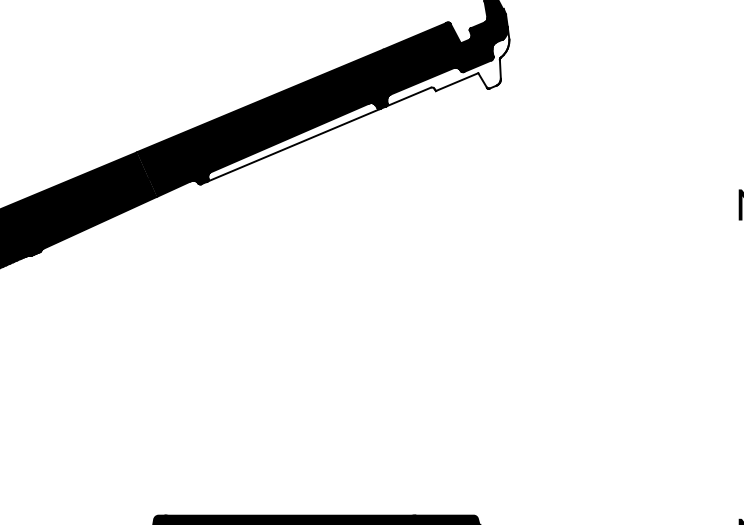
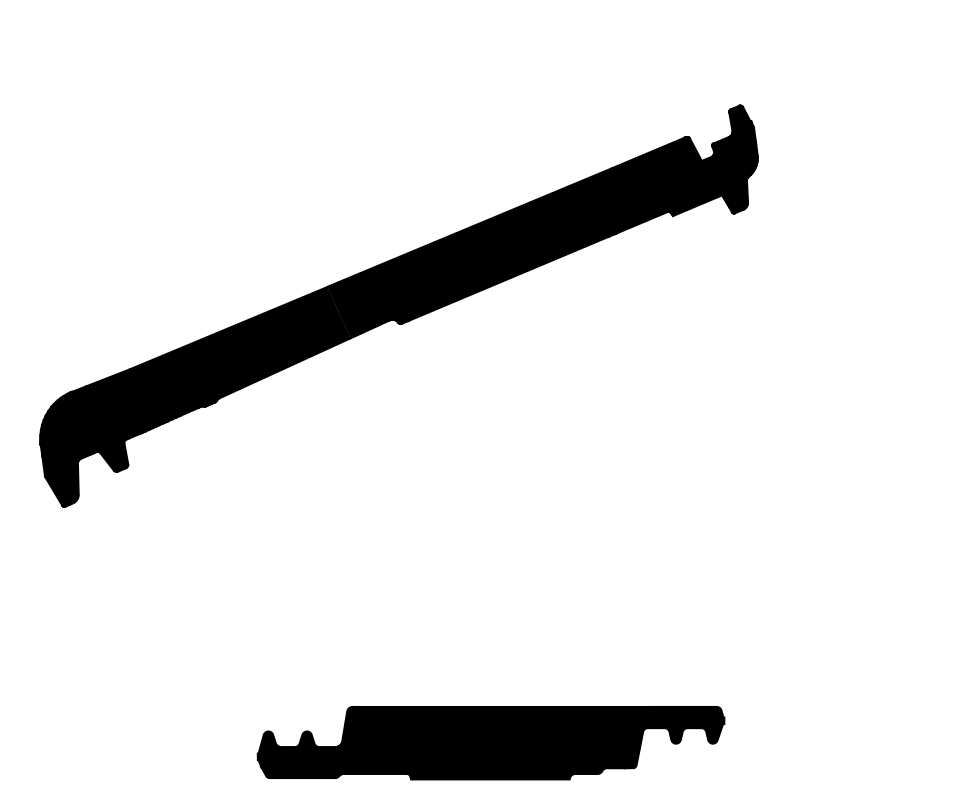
fill: (447, 67) -> (686, 188), added
fill: (293, 142) -> (508, 275), added

